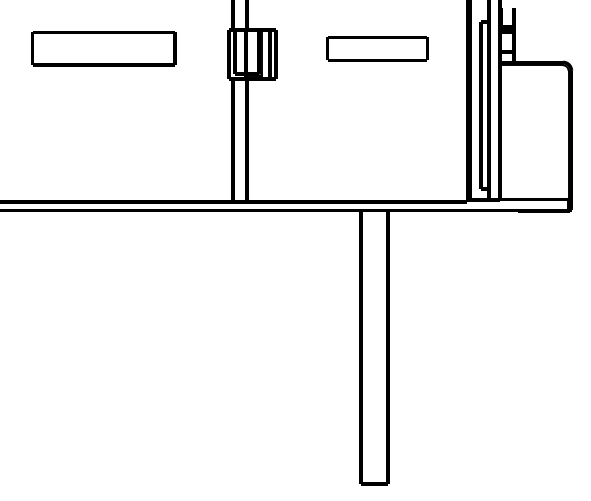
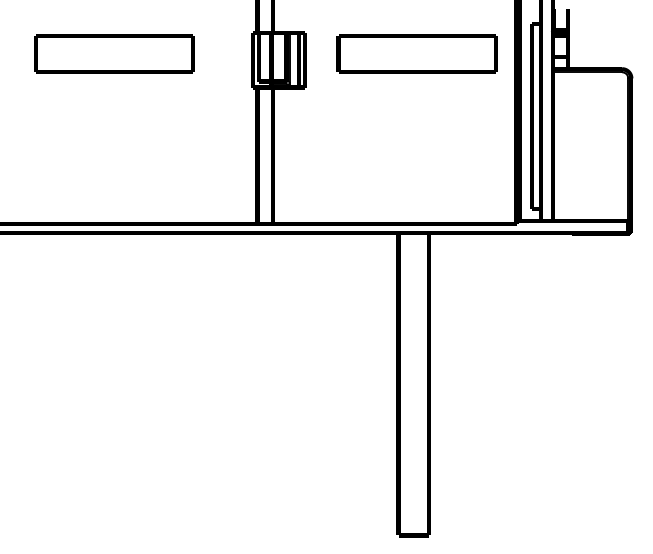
part: (376, 48) -> (416, 53), size x1.43

